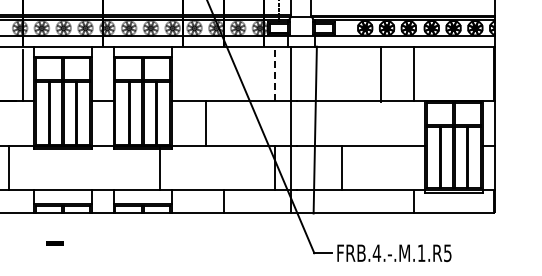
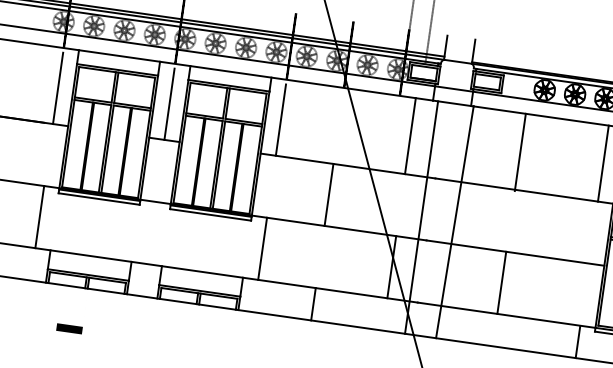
line: (275, 73) -> (410, 135), dashed -> solid
line: (381, 74) -> (520, 152), moved
line: (102, 75) -> (169, 104), added
line: (182, 75) -> (280, 119), added
line: (206, 123) -> (329, 195), moved
line: (8, 167) -> (39, 216), moved
line: (159, 167) -> (262, 248), moved
line: (342, 167) -> (502, 282), moved

